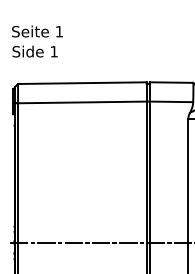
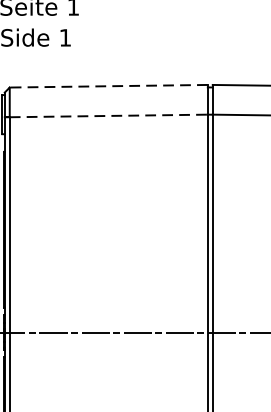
line: (81, 83) -> (107, 86), solid -> dashed
line: (82, 102) -> (109, 116), solid -> dashed

